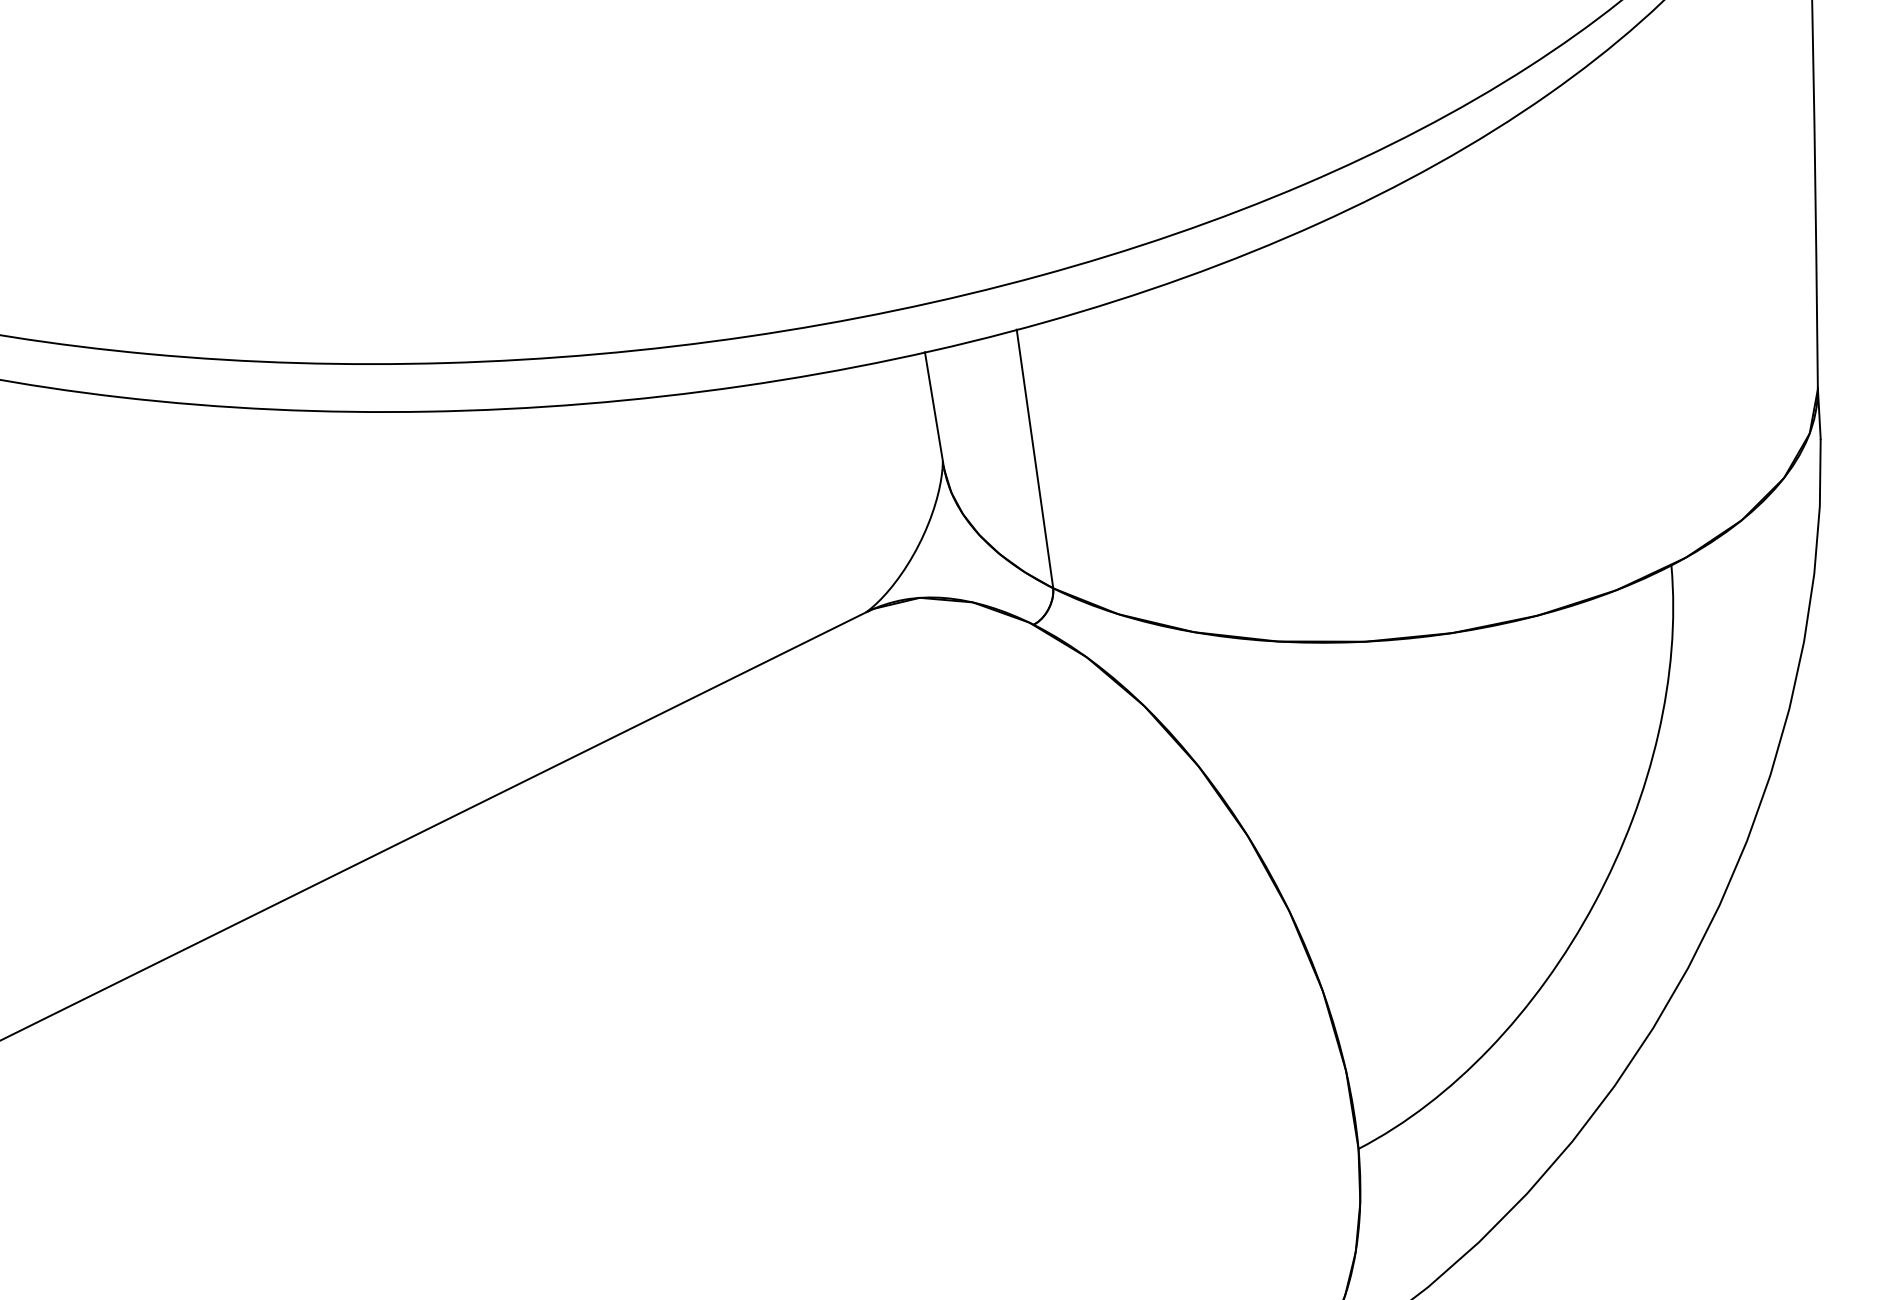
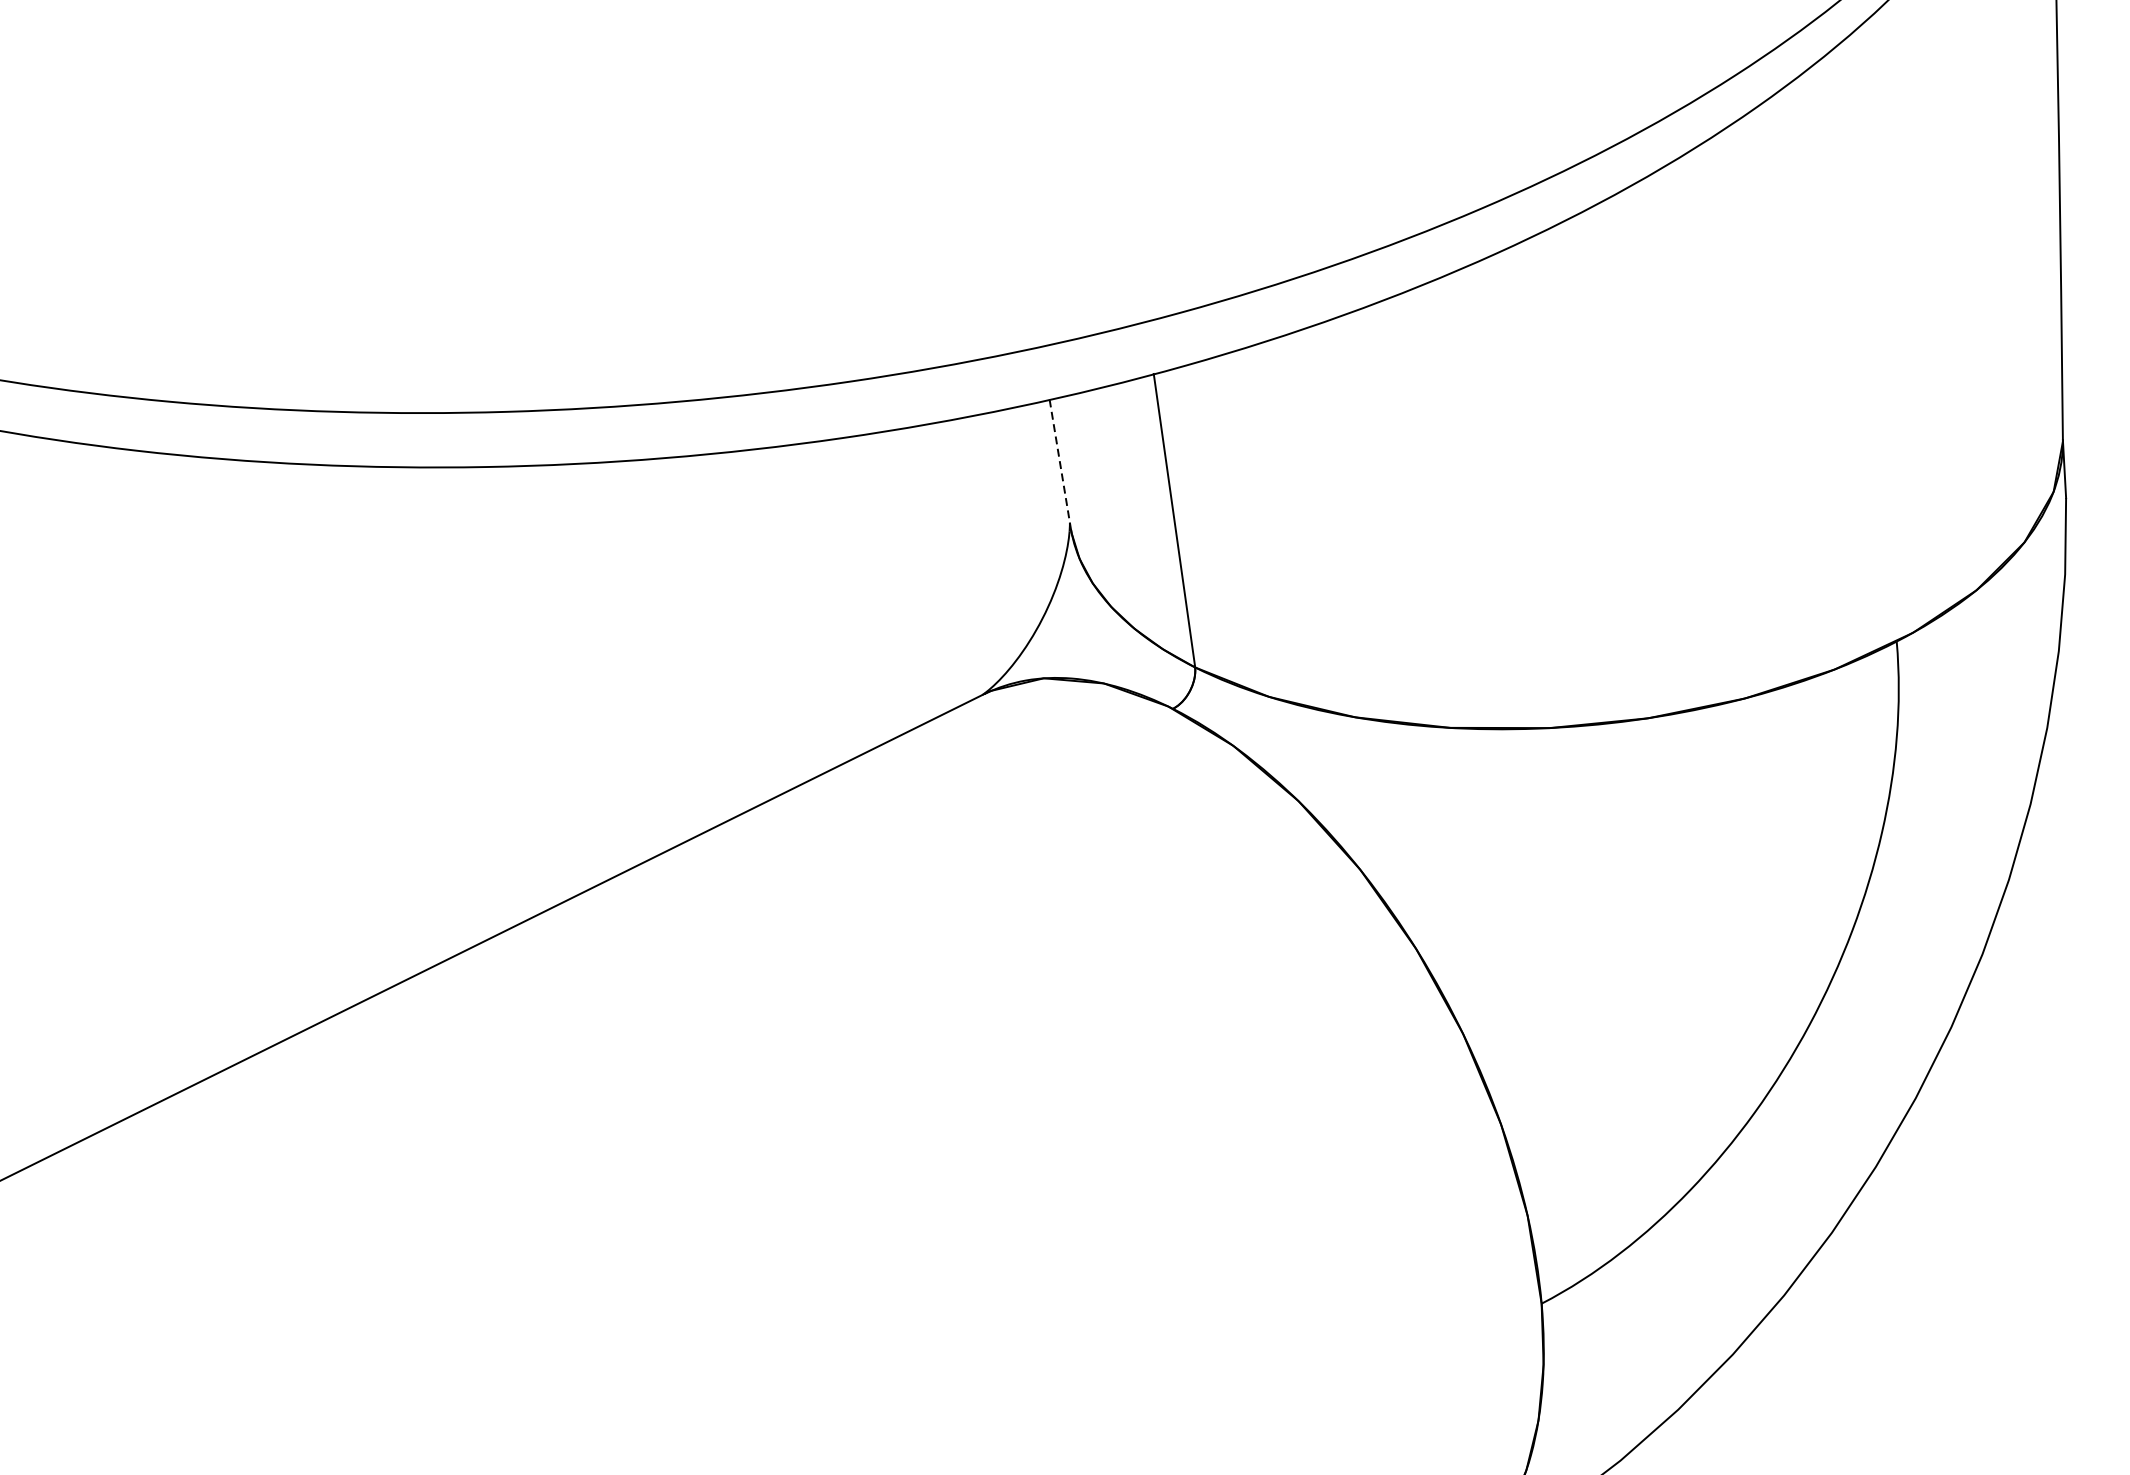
line: (934, 409) -> (1060, 464), solid -> dashed

